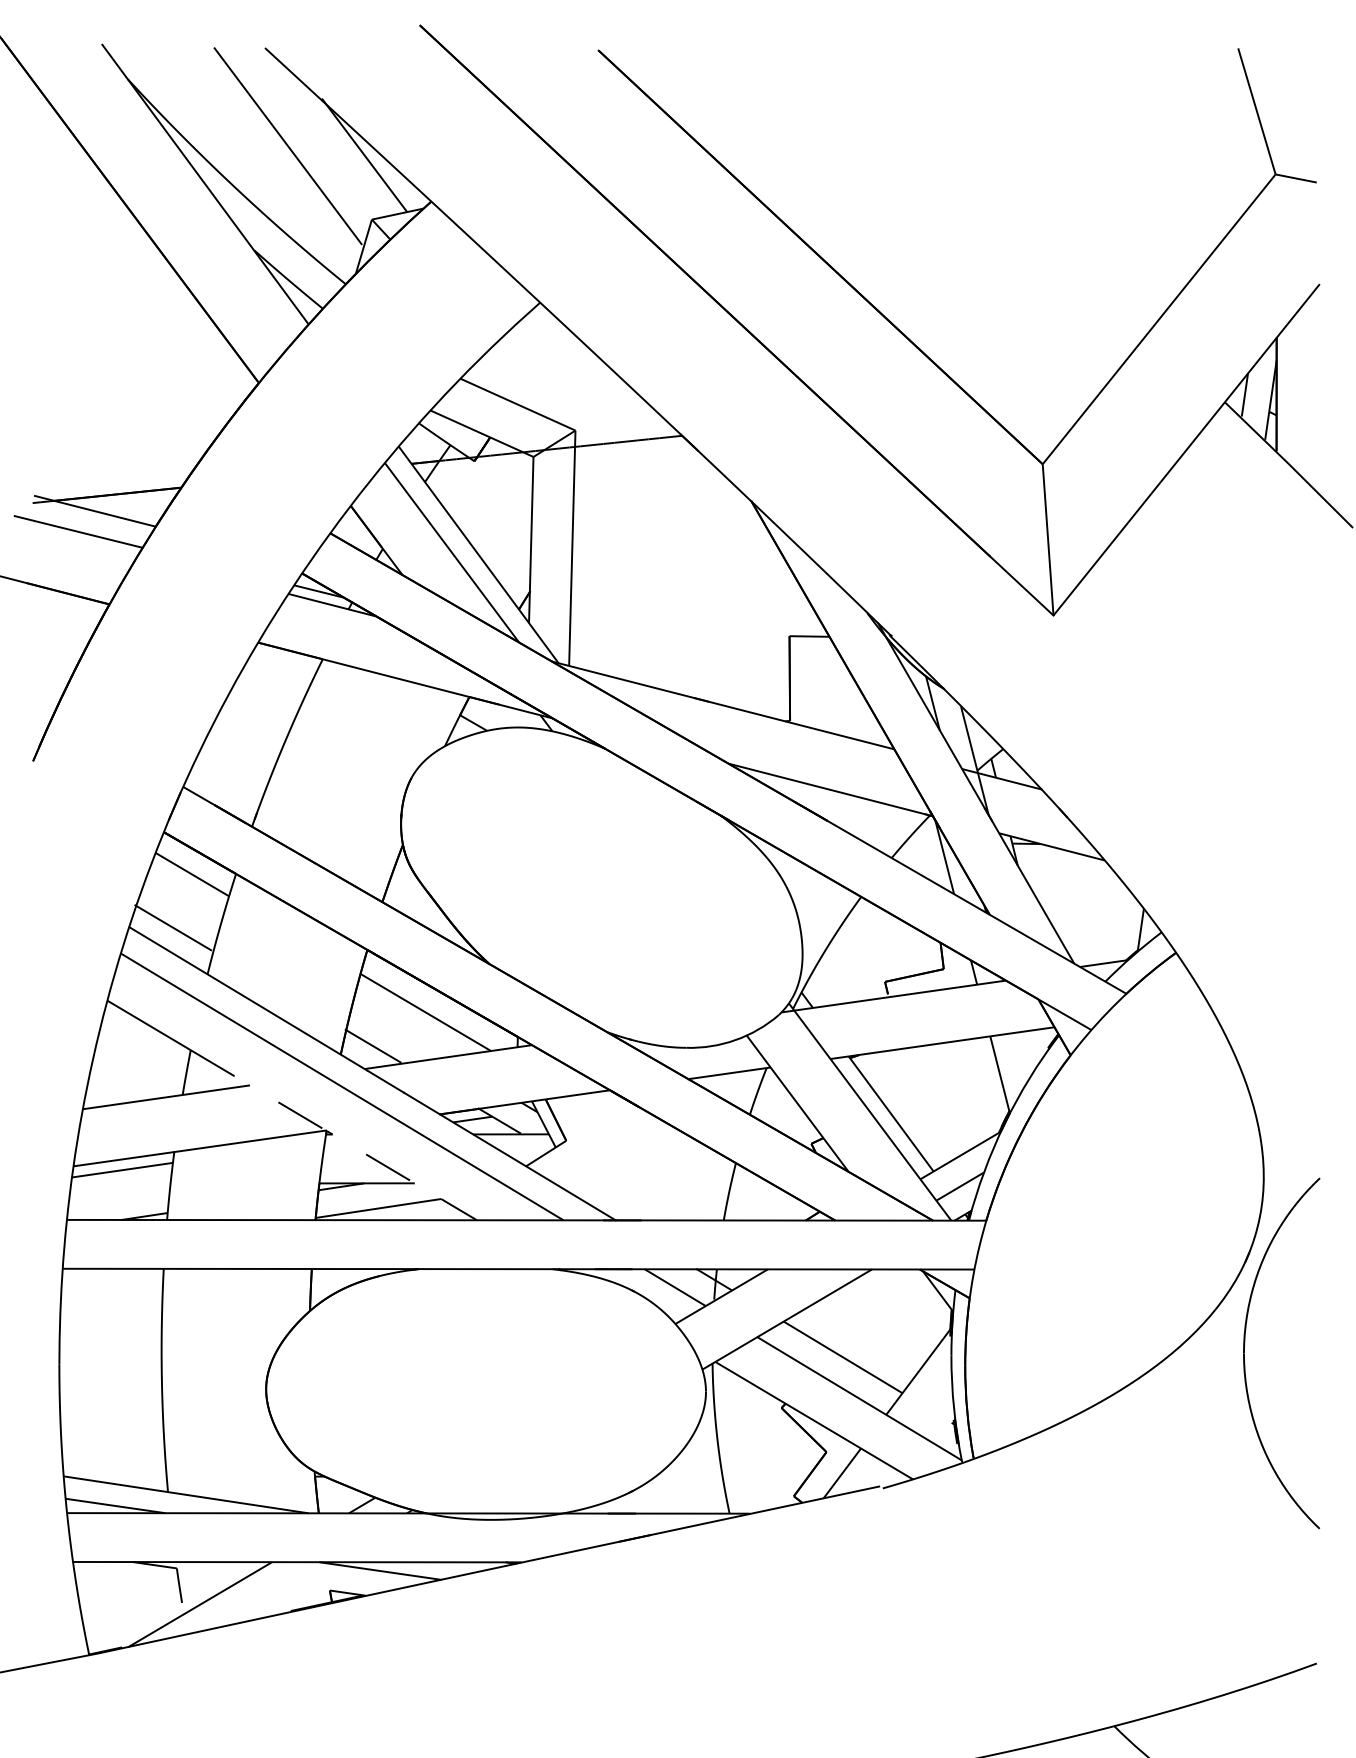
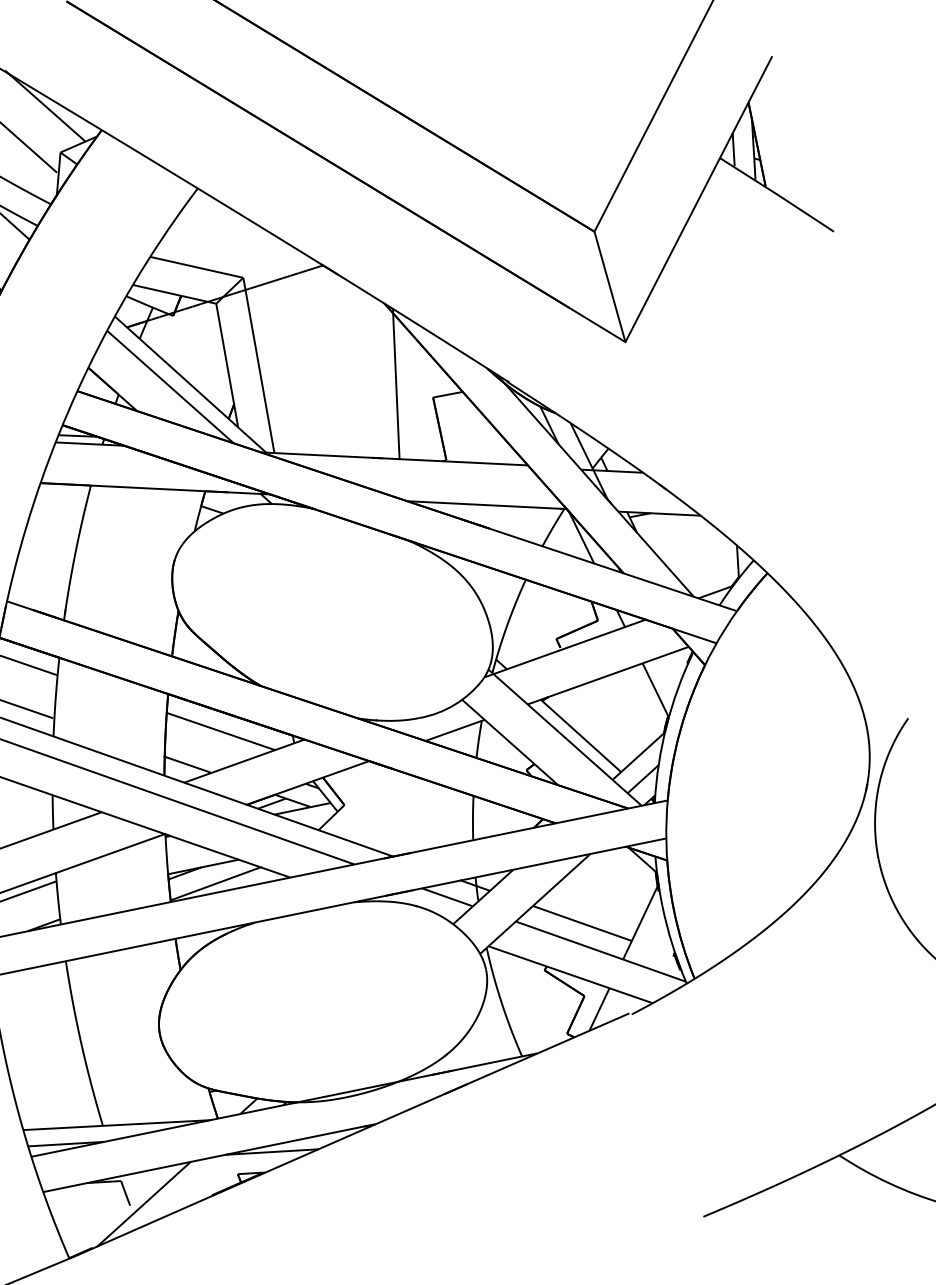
line: (745, 608) -> (396, 383), added
line: (315, 1124) -> (156, 831), dashed -> solid

